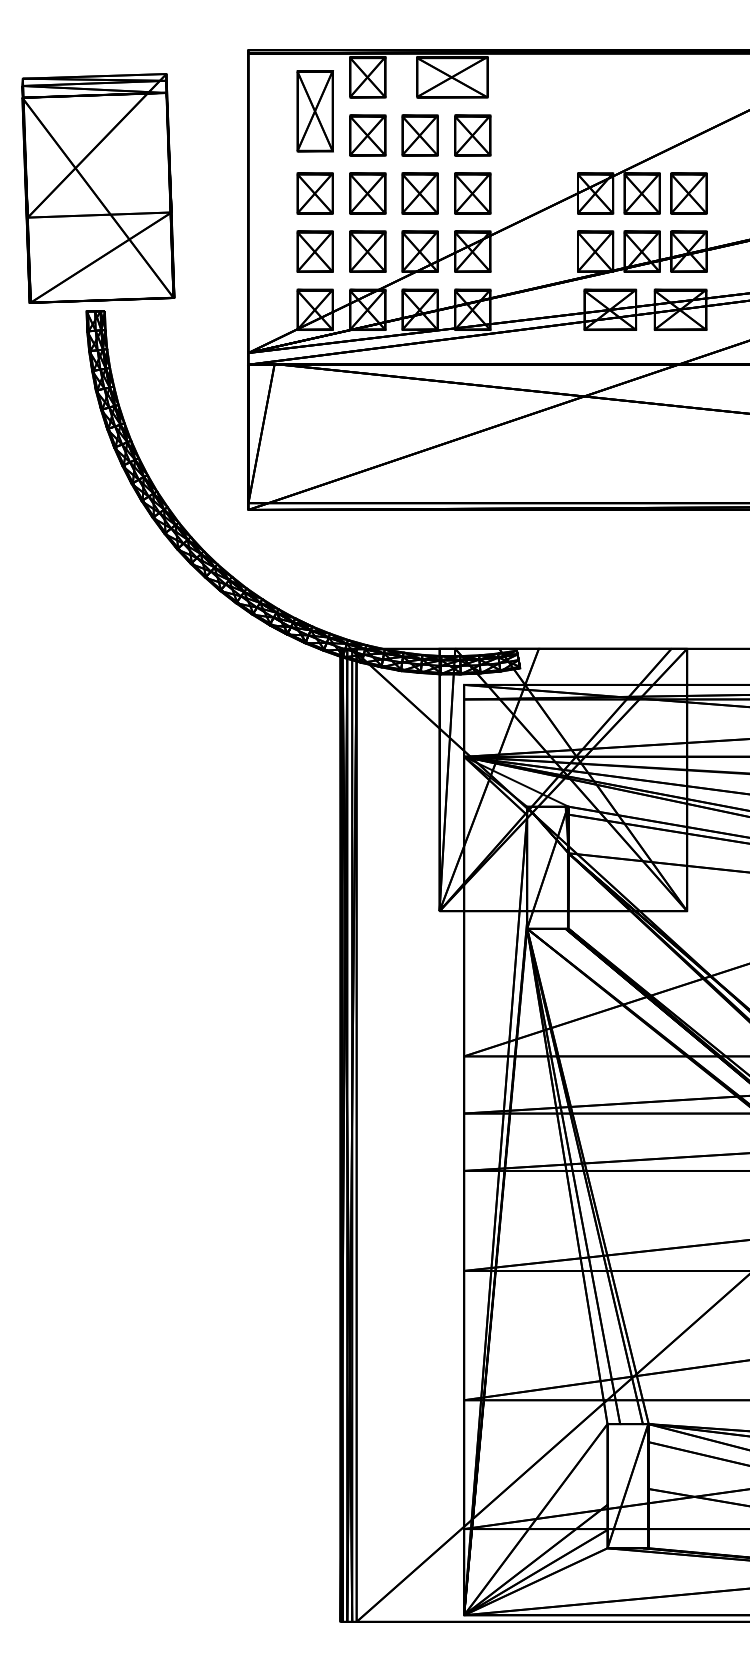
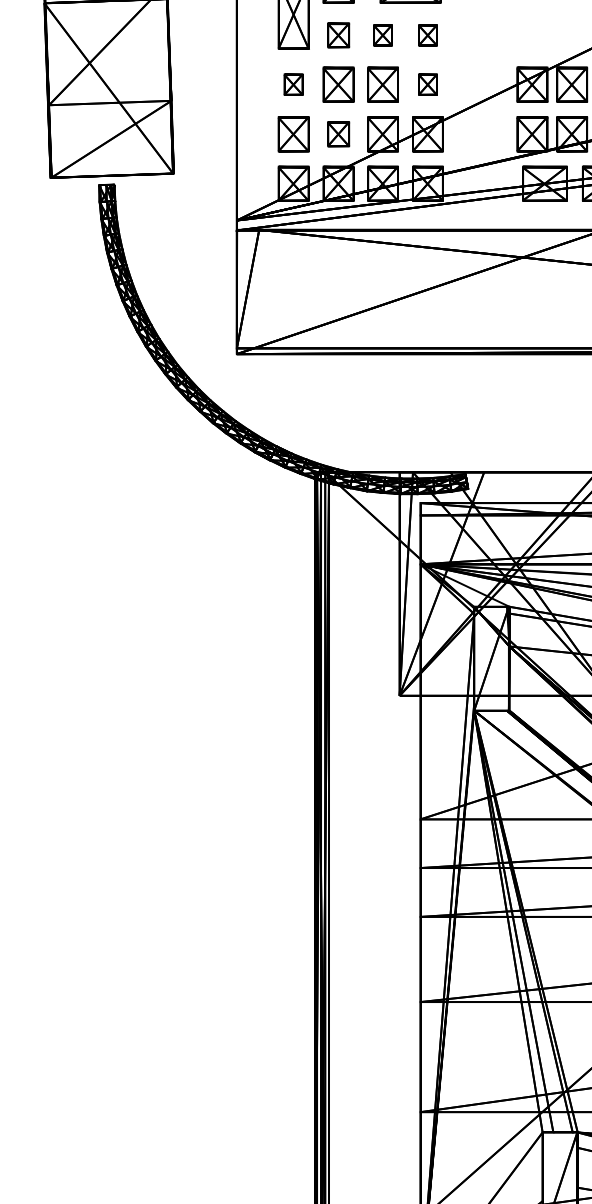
part: (367, 135) -> (338, 35), size x0.7
part: (419, 135) -> (382, 35), size x0.6
part: (472, 135) -> (427, 35), size x0.6
part: (314, 193) -> (293, 84), size x0.6
part: (472, 193) -> (427, 84), size x0.6
part: (367, 251) -> (338, 134), size x0.7

